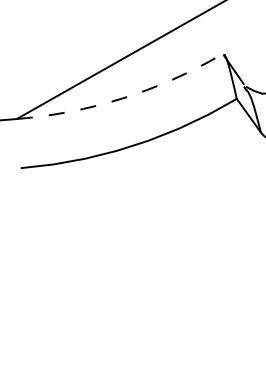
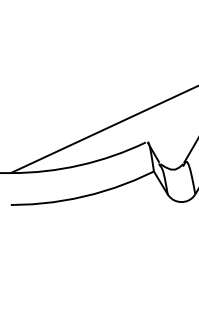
arc: (123, 98) -> (80, 165), dashed -> solid

